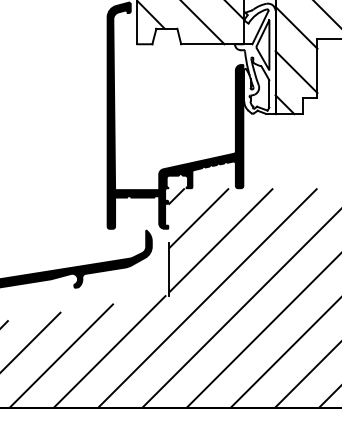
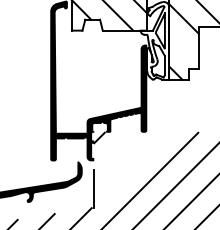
line: (296, 72) -> (184, 50), removed
line: (198, 218) -> (114, 153), removed
line: (220, 240) -> (130, 168), removed

